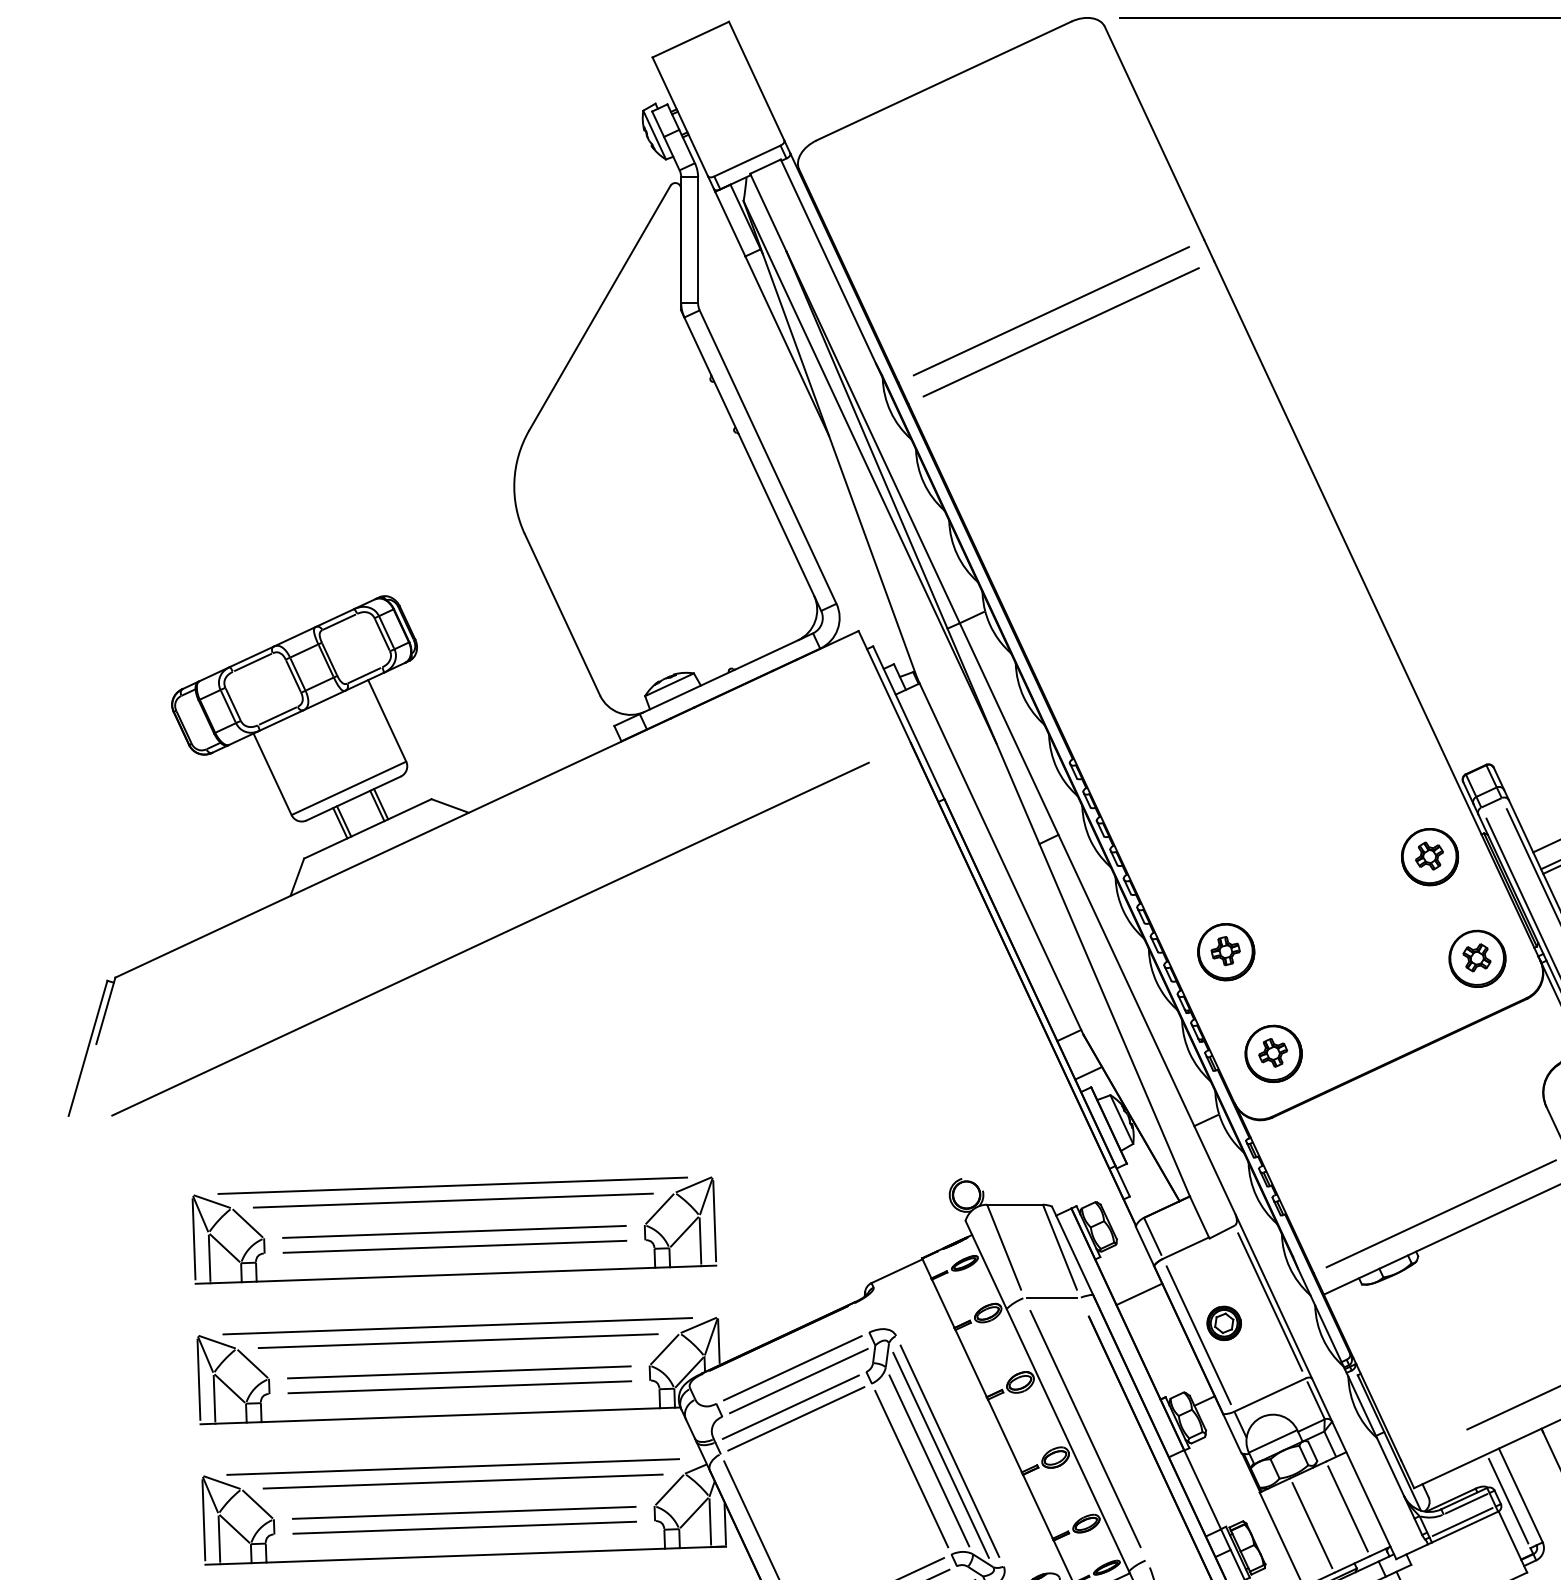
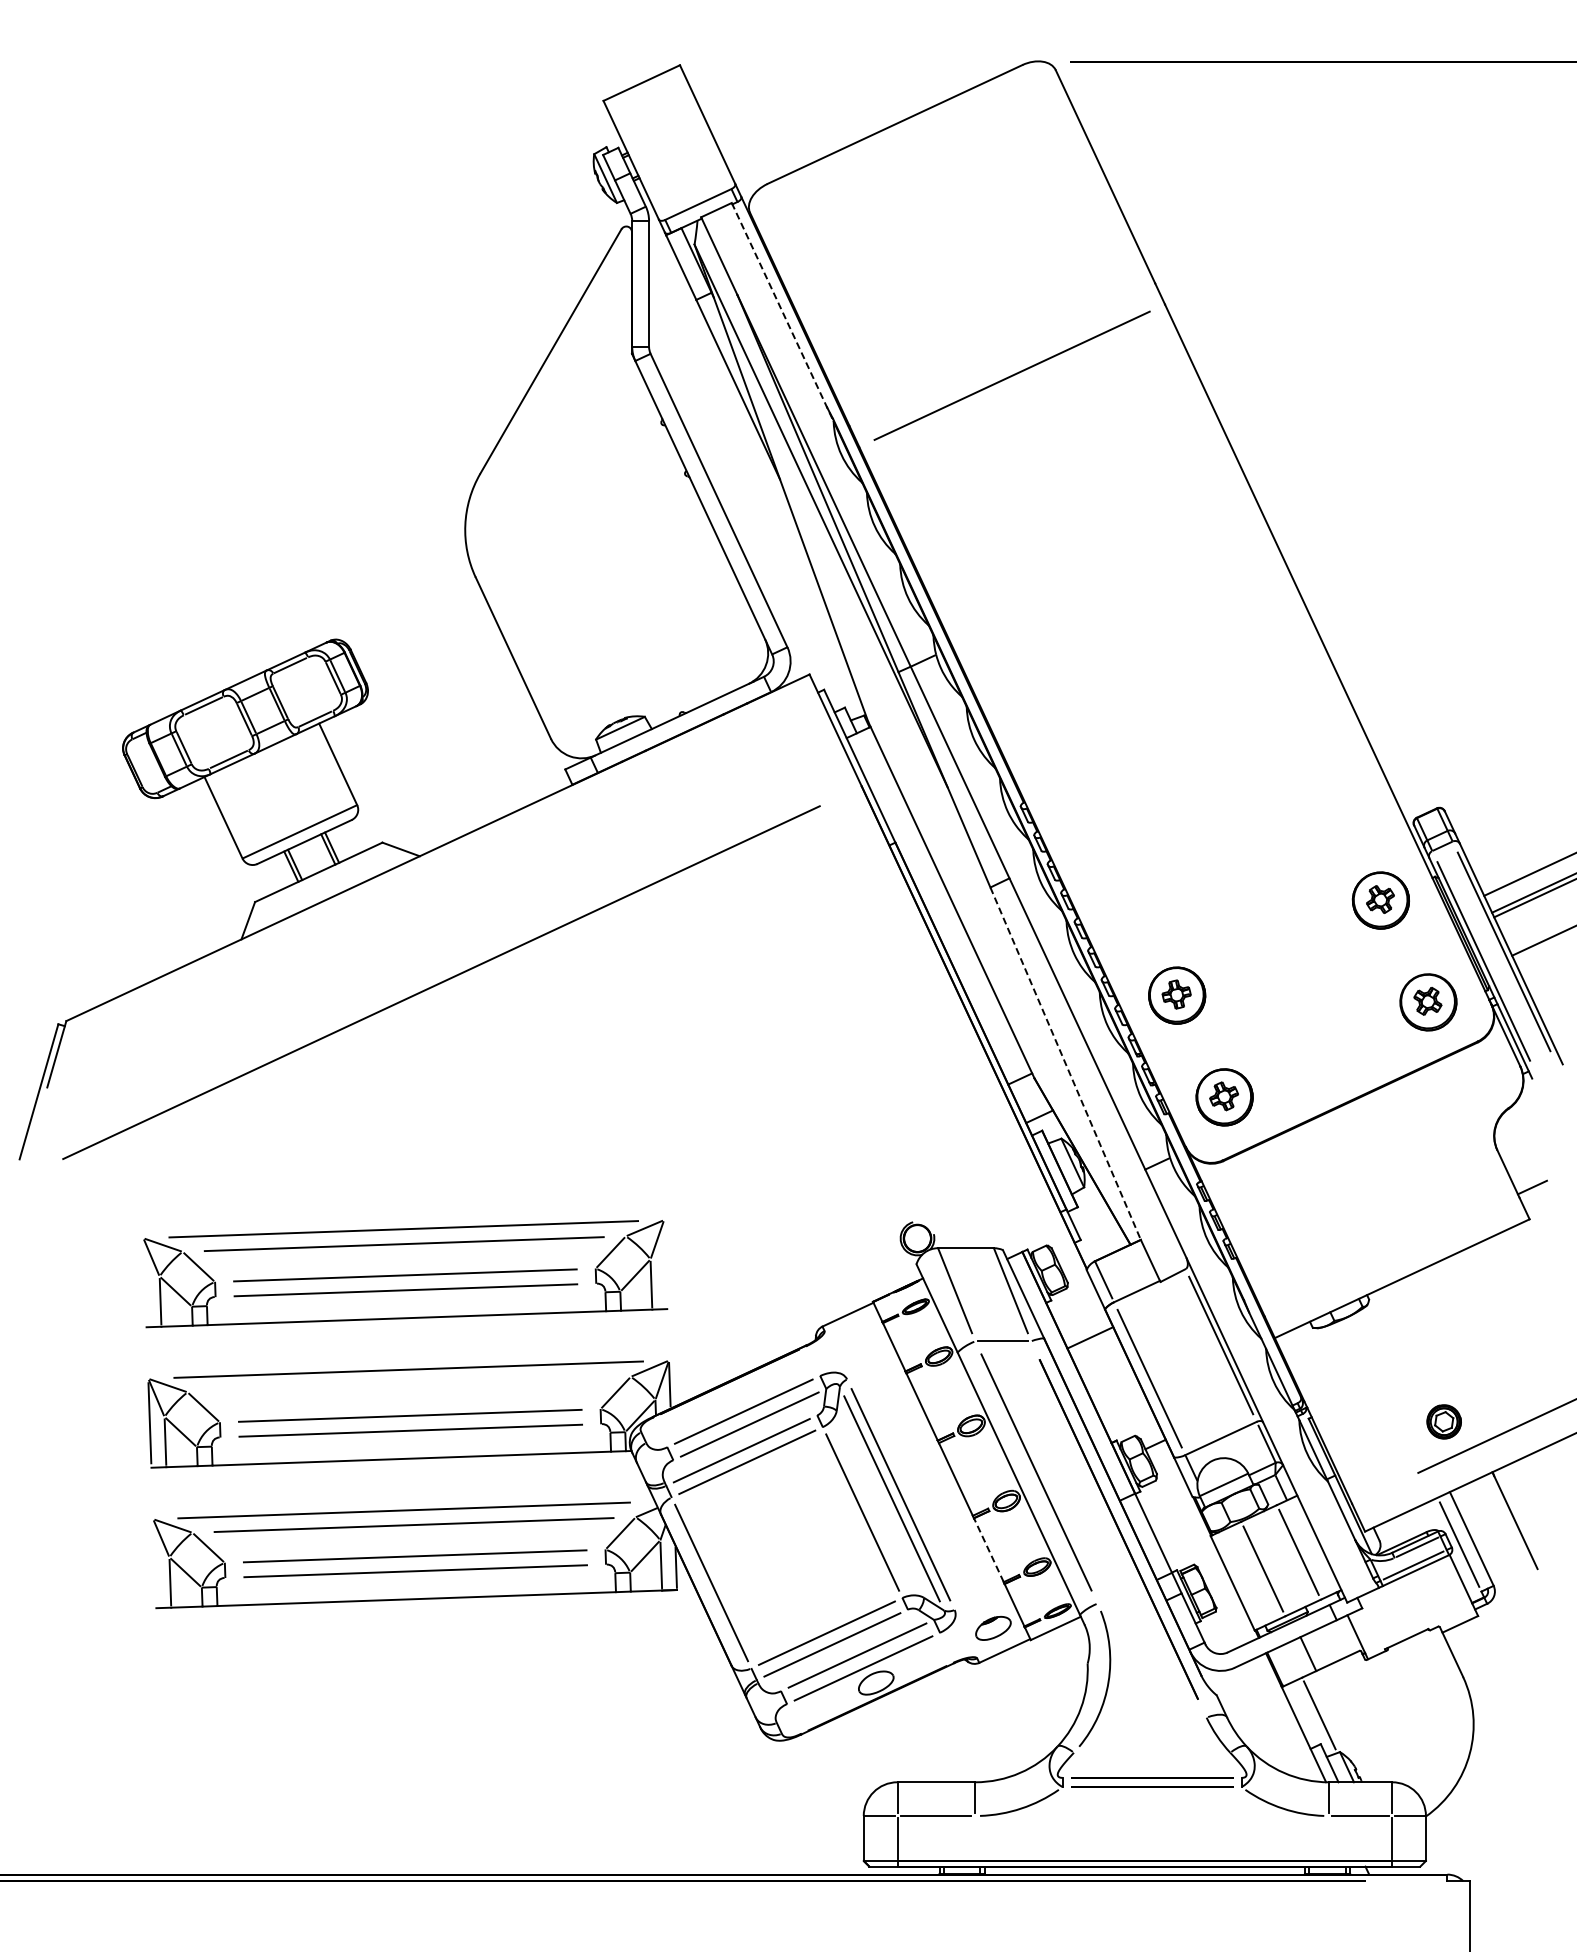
line: (831, 269) -> (782, 312), solid -> dashed
line: (1050, 311) -> (1001, 354), removed
line: (1114, 1020) -> (1065, 1063), solid -> dashed
line: (1440, 1213) -> (1391, 1256), removed
line: (714, 1221) -> (665, 1264), removed
line: (193, 1239) -> (144, 1282), removed
part: (1223, 1323) -> (1443, 1421), moved
line: (457, 1341) -> (408, 1384), removed
line: (929, 1460) -> (880, 1503), removed
line: (1037, 1506) -> (988, 1549), solid -> dashed
line: (203, 1520) -> (154, 1563), removed

